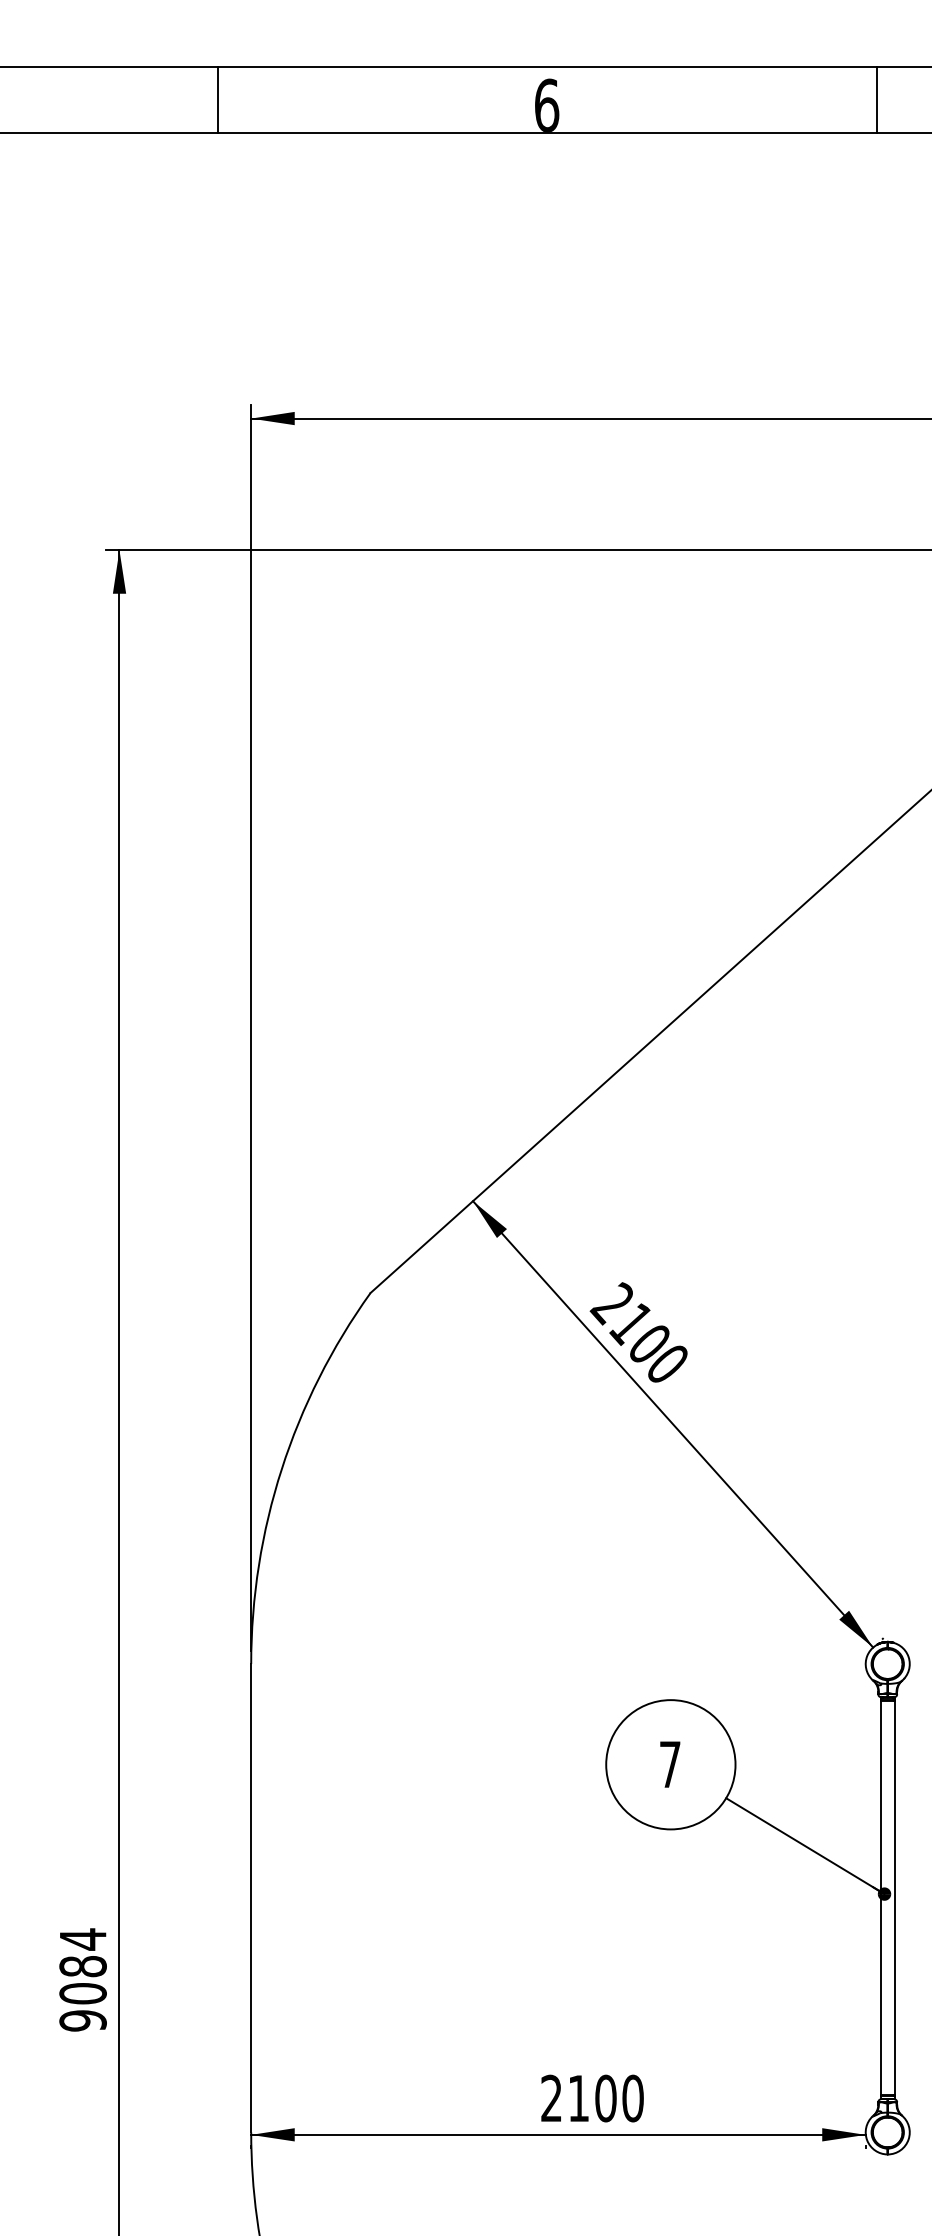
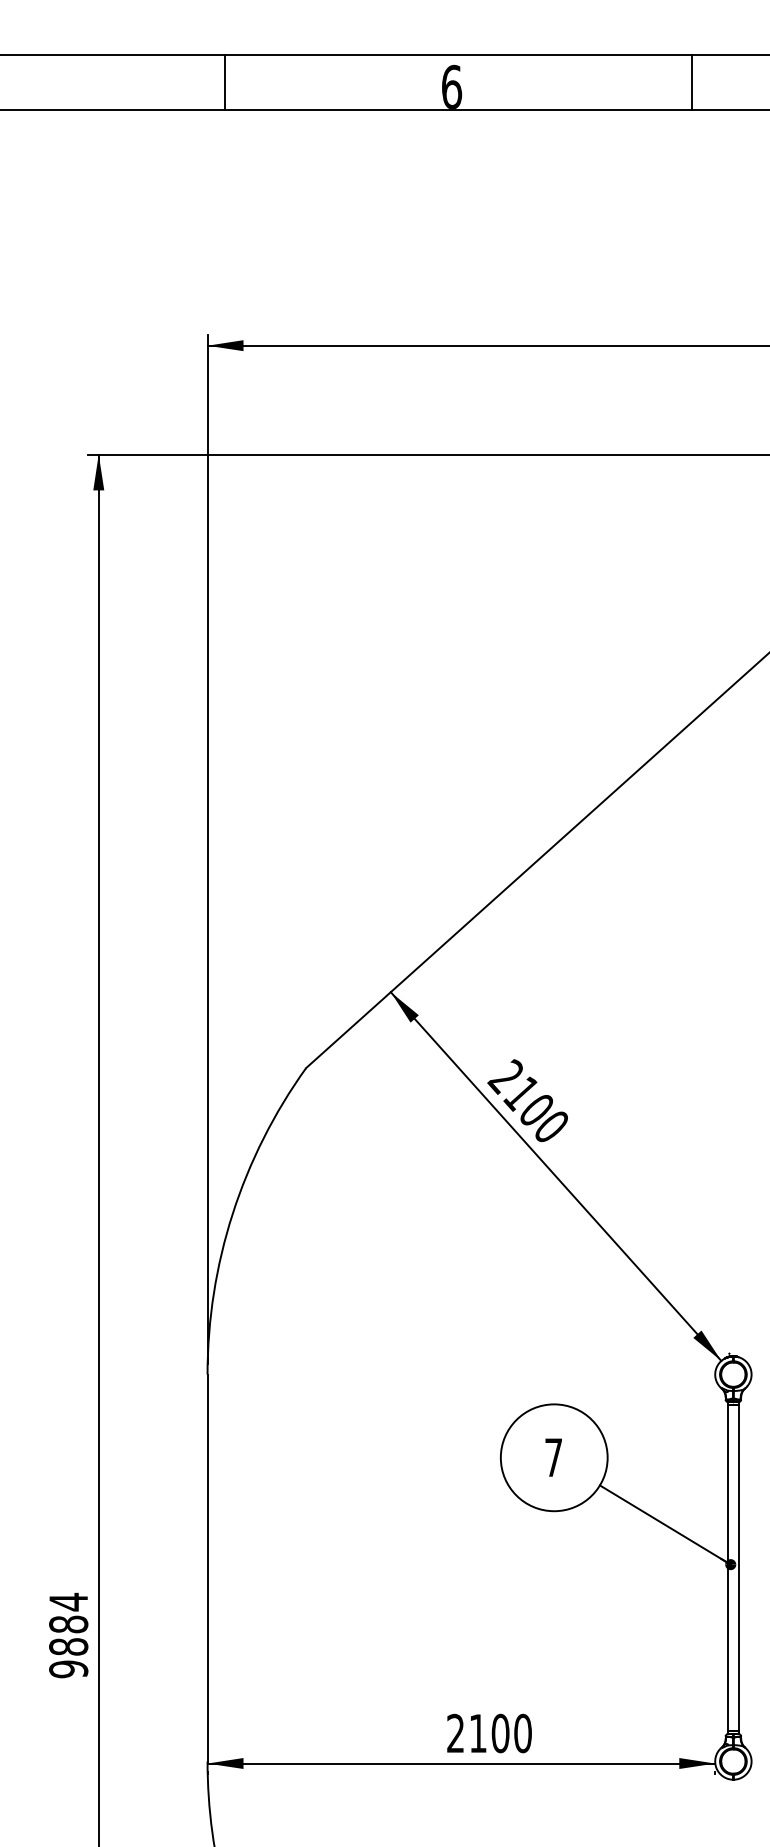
line: (218, 99) -> (225, 82), moved
line: (876, 99) -> (692, 82), moved
text: (82, 1993) -> (68, 1646), 9084 -> 9884

